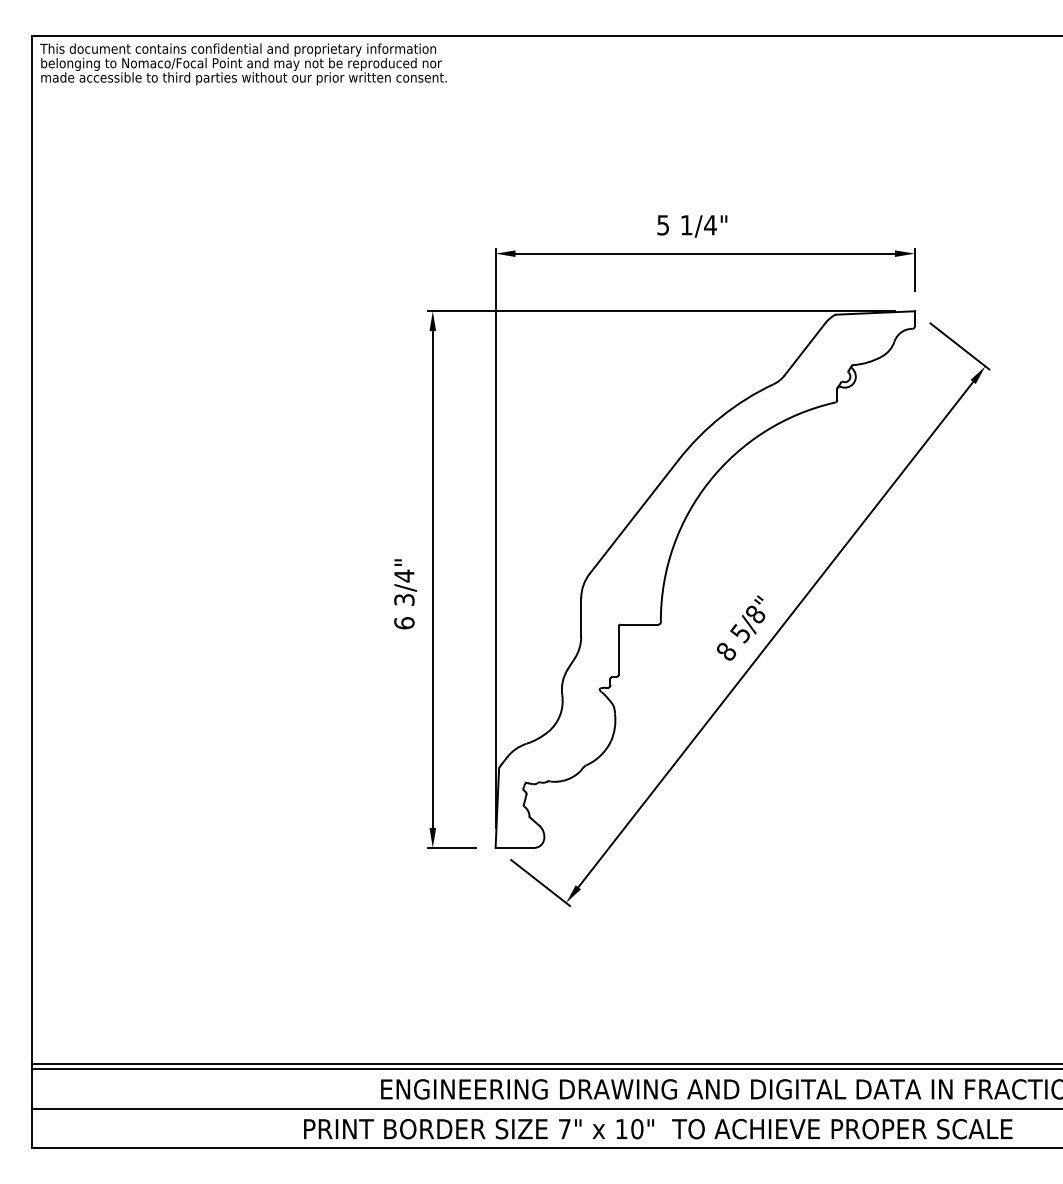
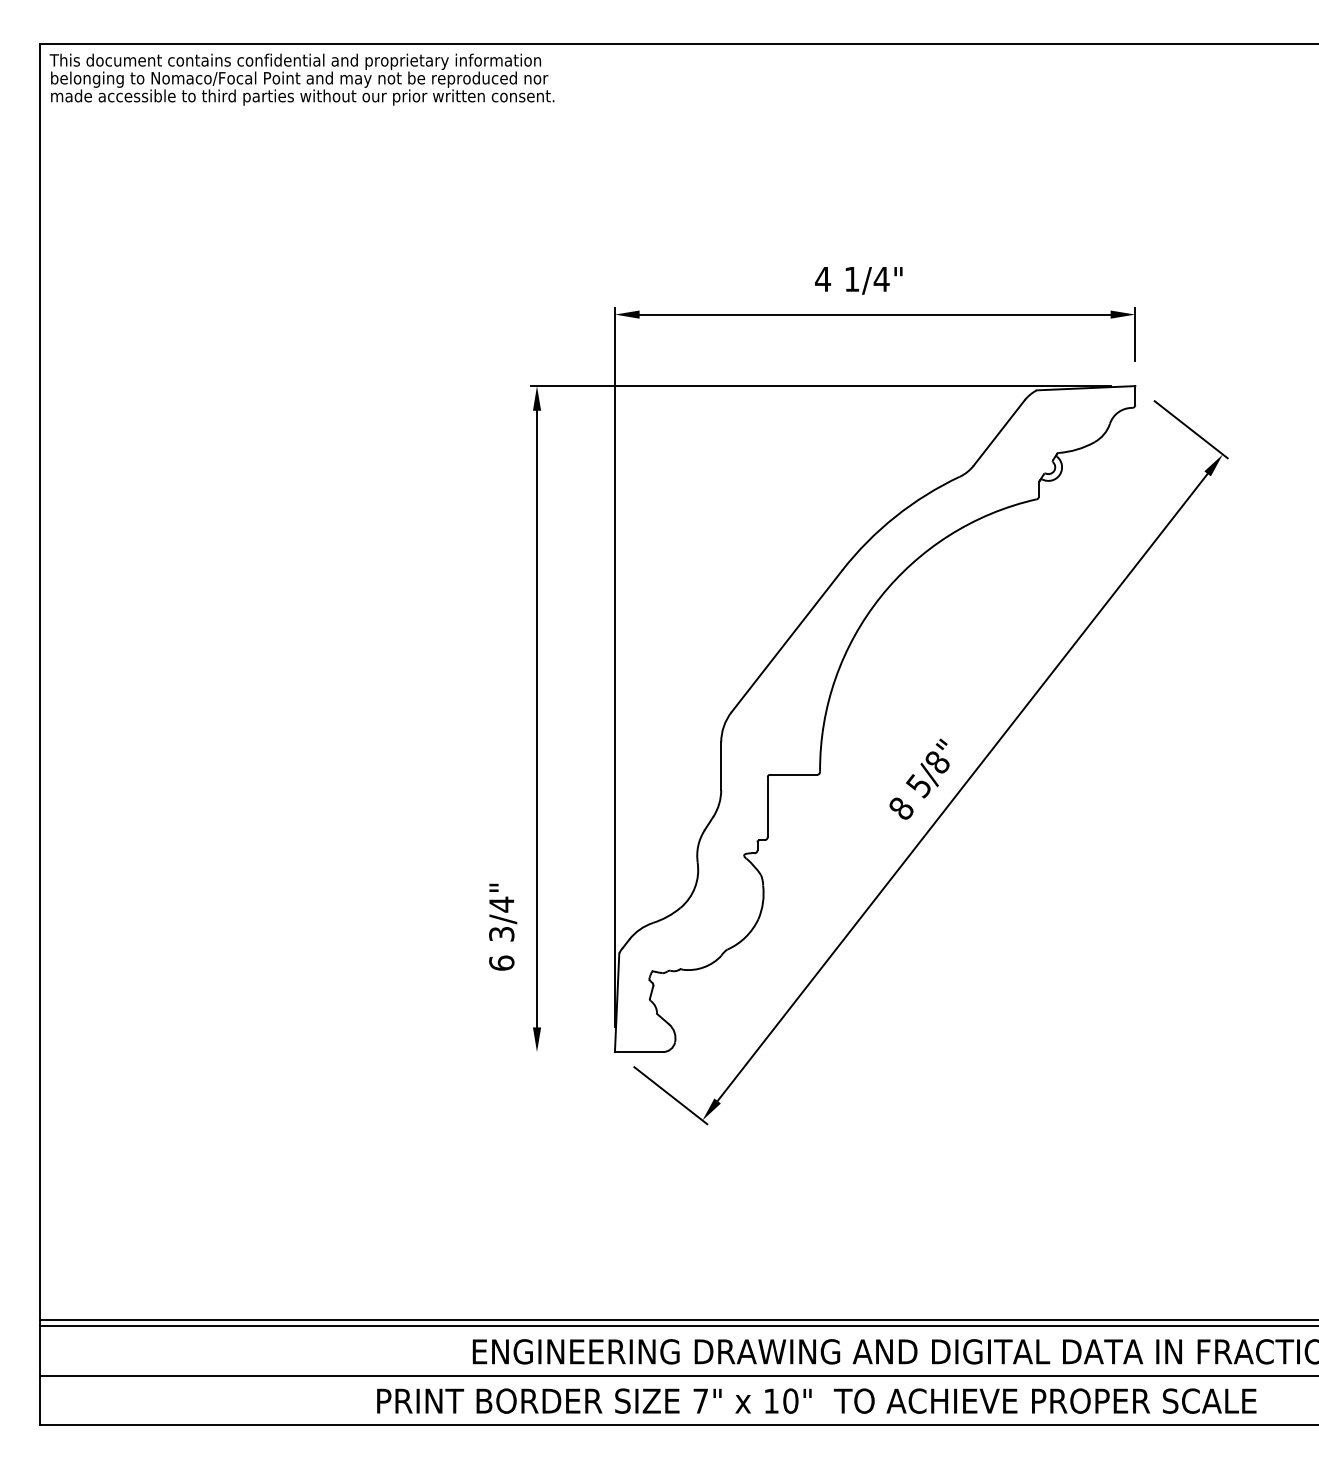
text: (662, 225) -> (822, 279), 5 -> 4
text: (405, 594) -> (503, 927), moved
line: (451, 847) -> (560, 1051), removed

